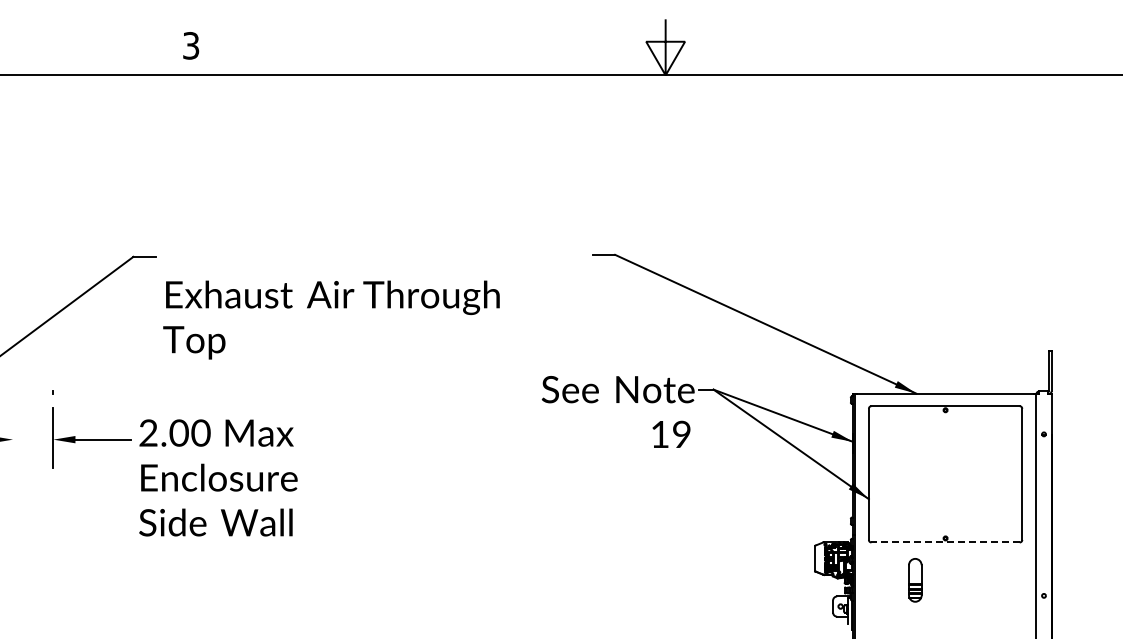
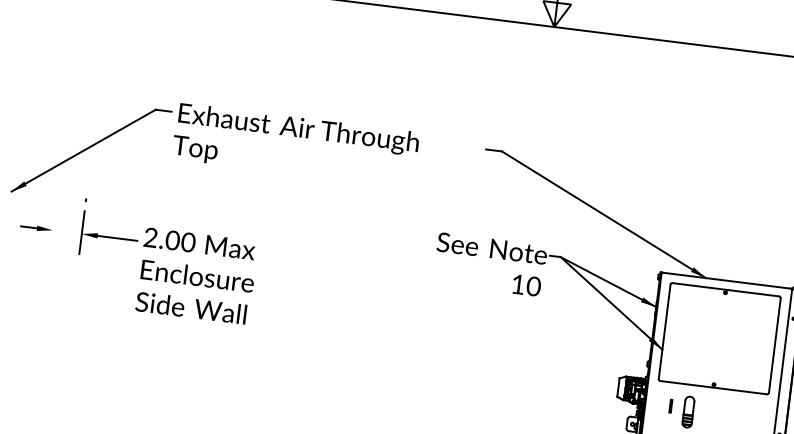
text: (331, 319) -> (295, 145), moved
text: (681, 435) -> (533, 287), 19 -> 10
line: (945, 542) -> (713, 387), dashed -> solid
line: (889, 574) -> (670, 405), added

